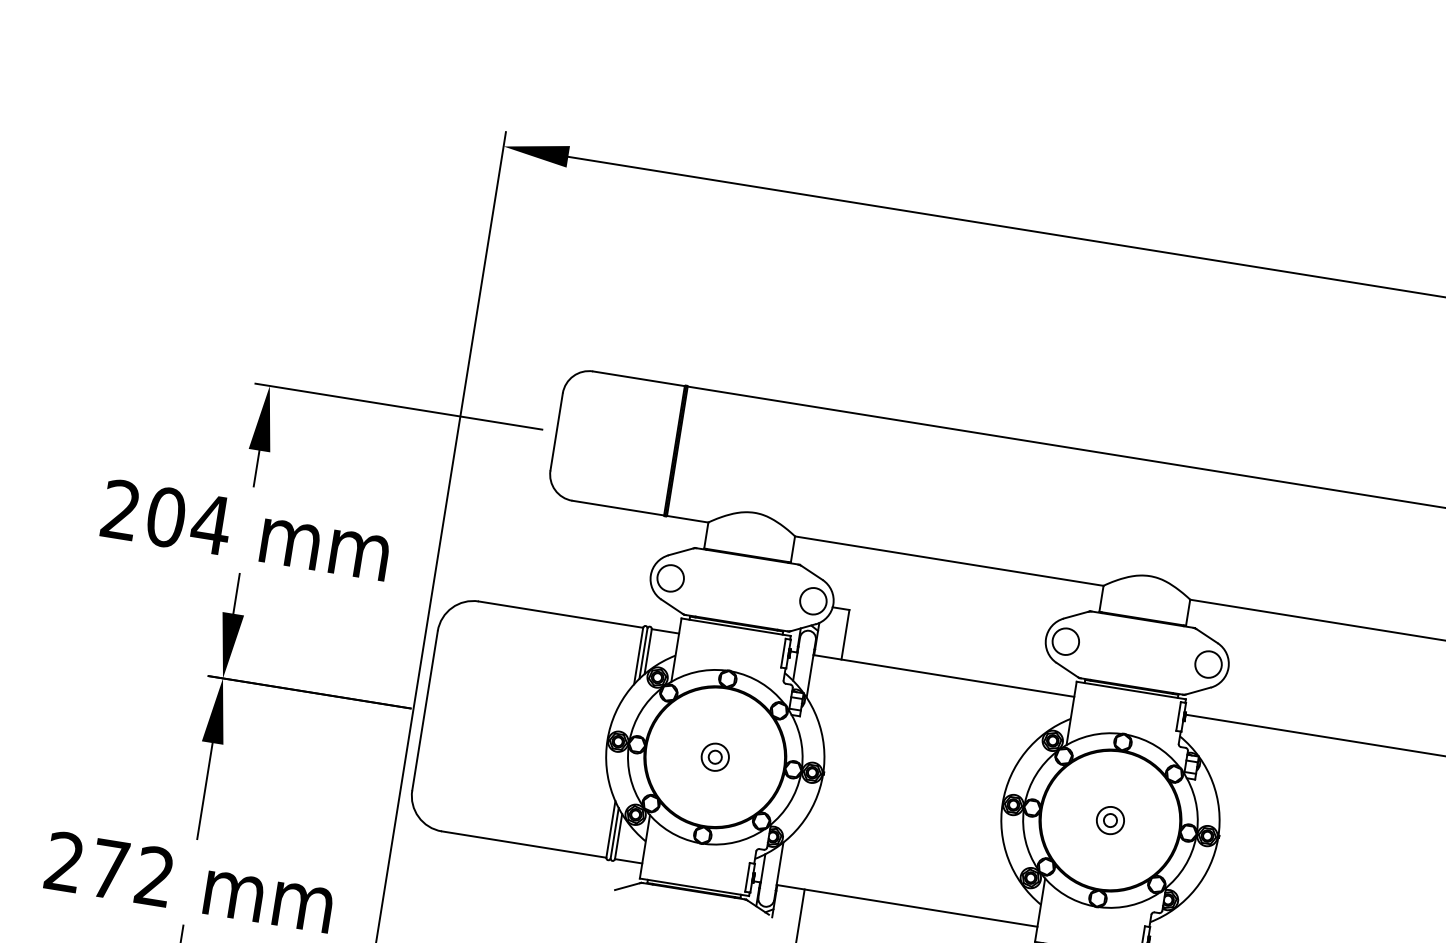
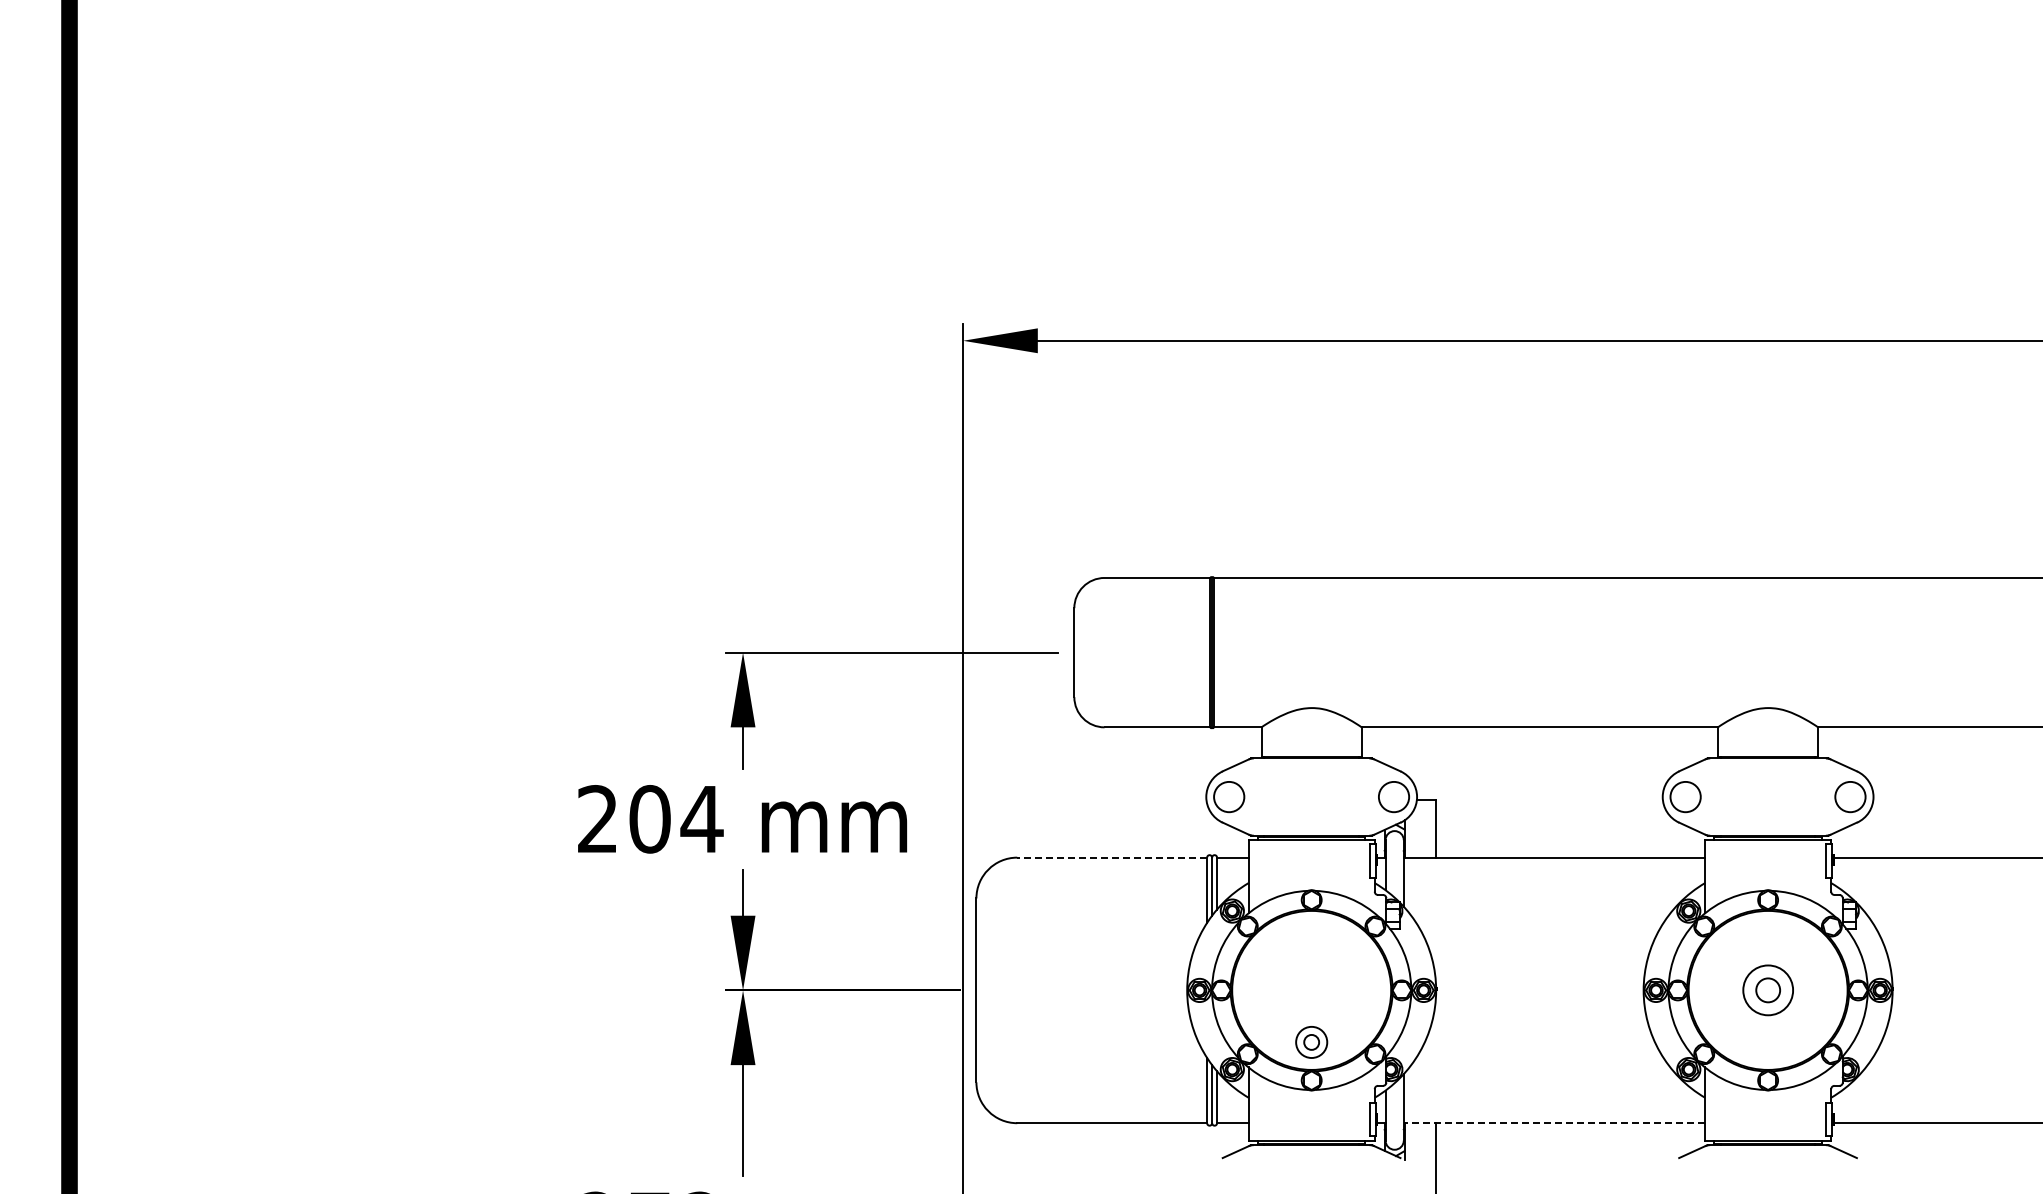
line: (561, 614) -> (1112, 857), solid -> dashed
part: (715, 757) -> (1311, 1042), moved
part: (1109, 820) -> (1767, 990), size x1.6
line: (907, 906) -> (1554, 1123), solid -> dashed

